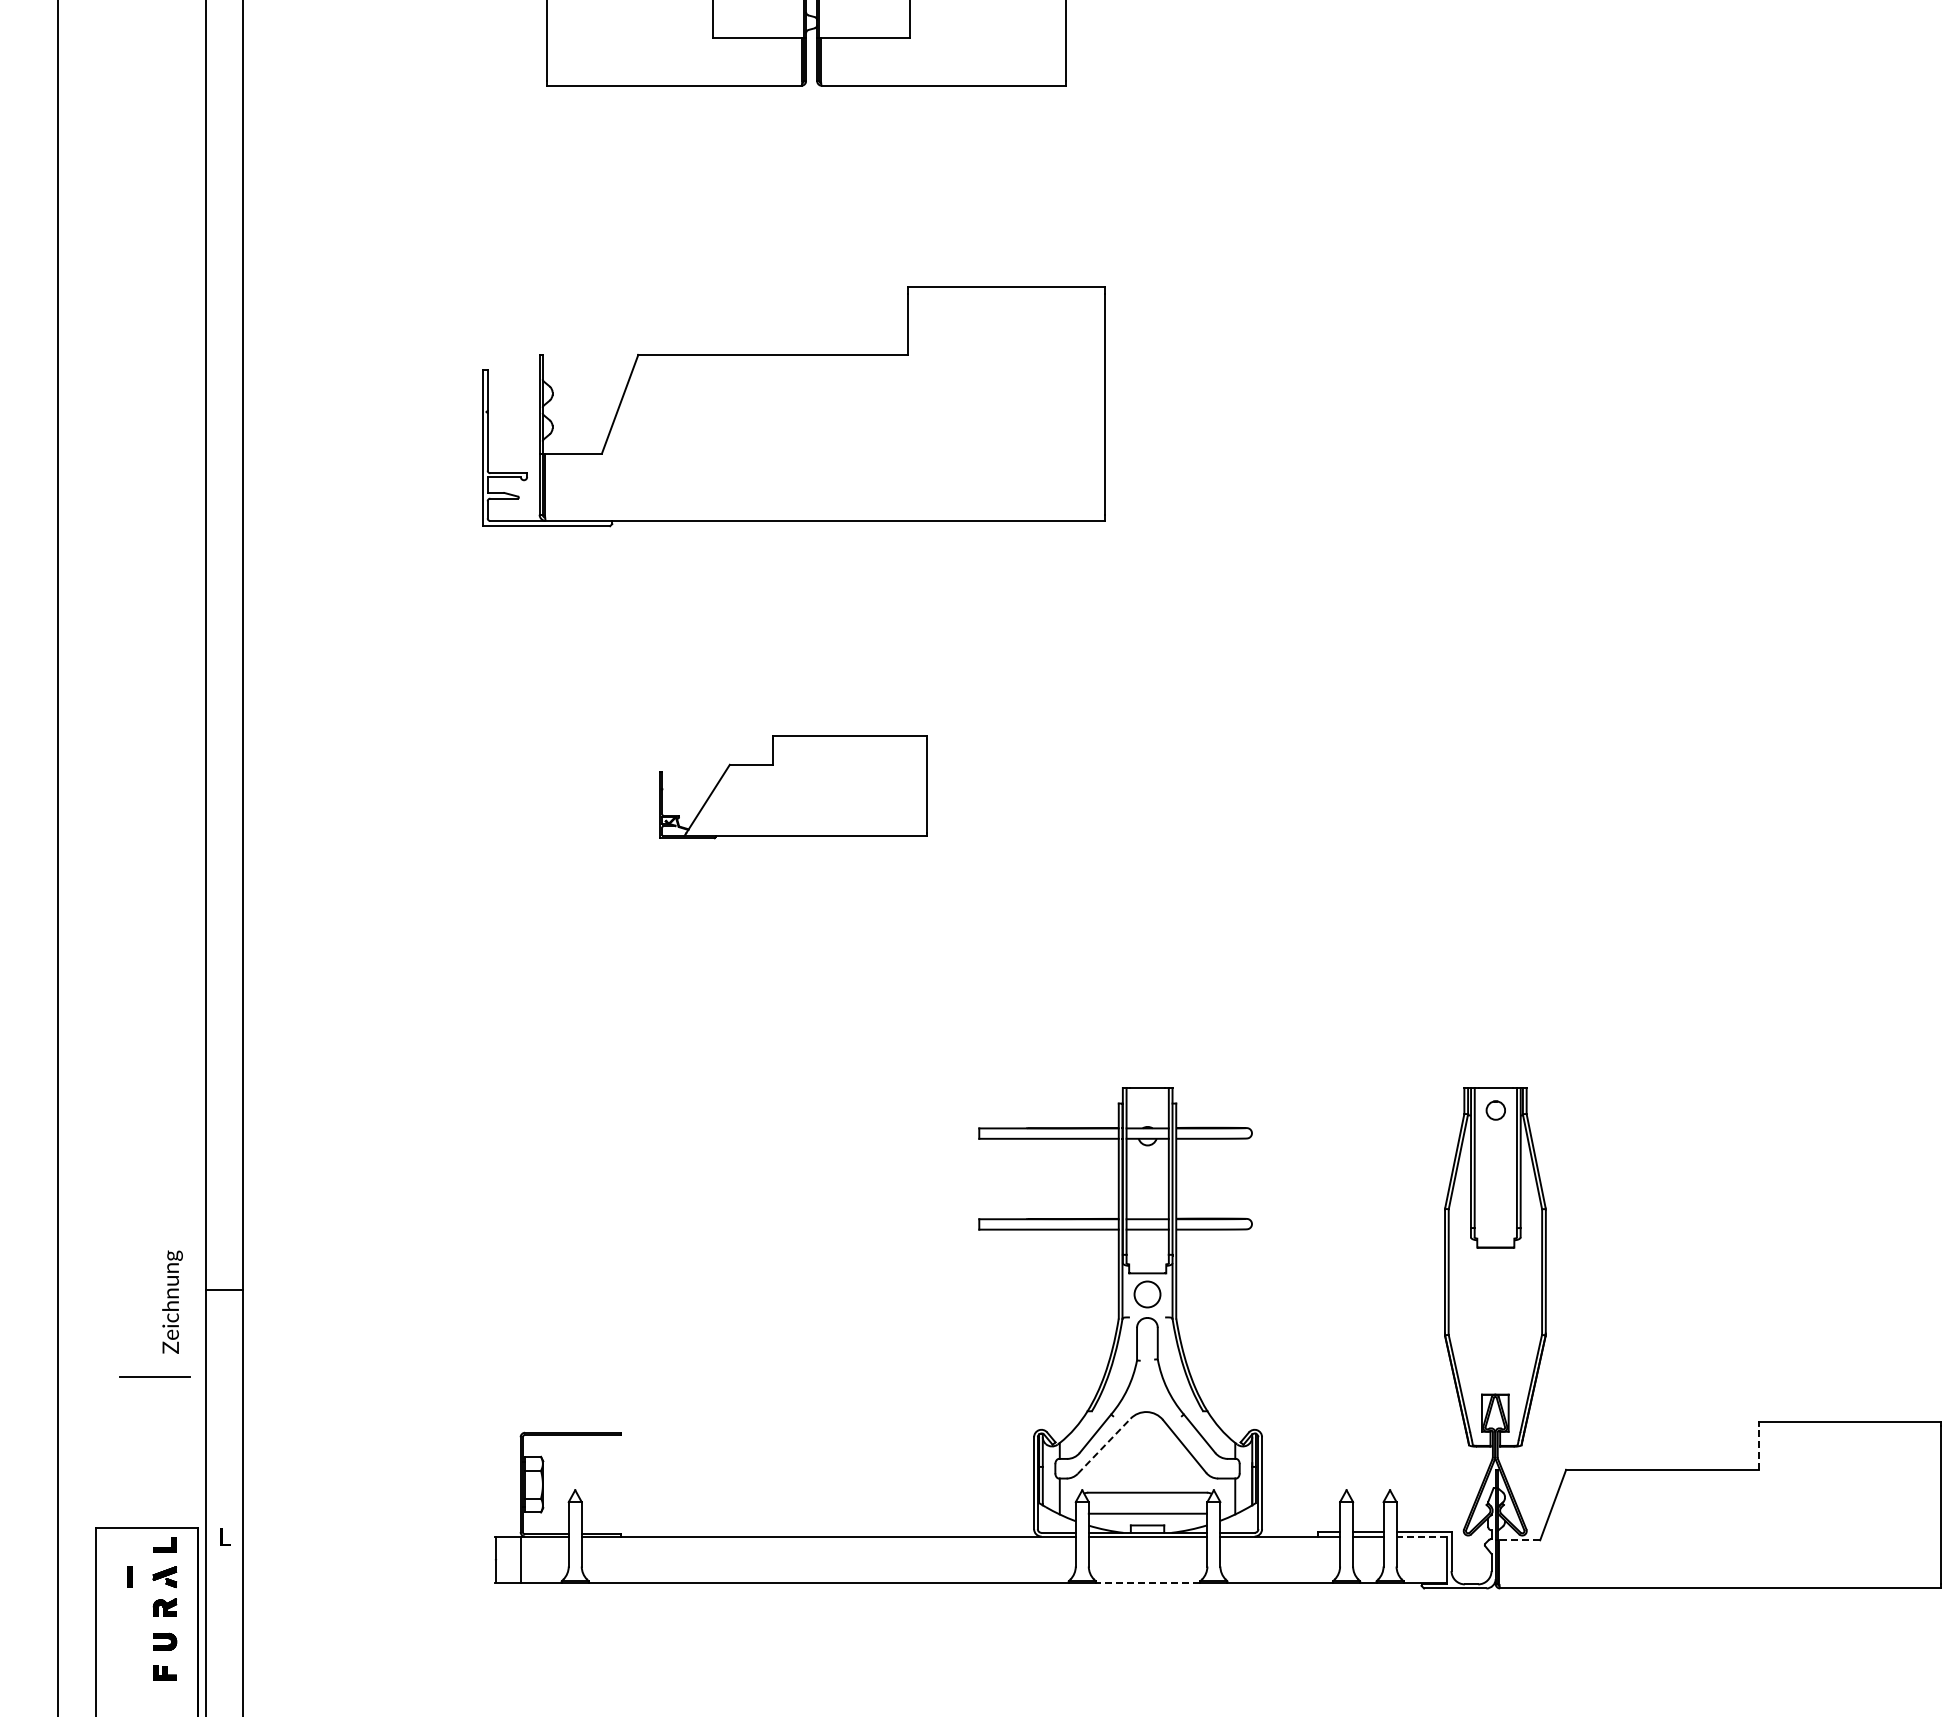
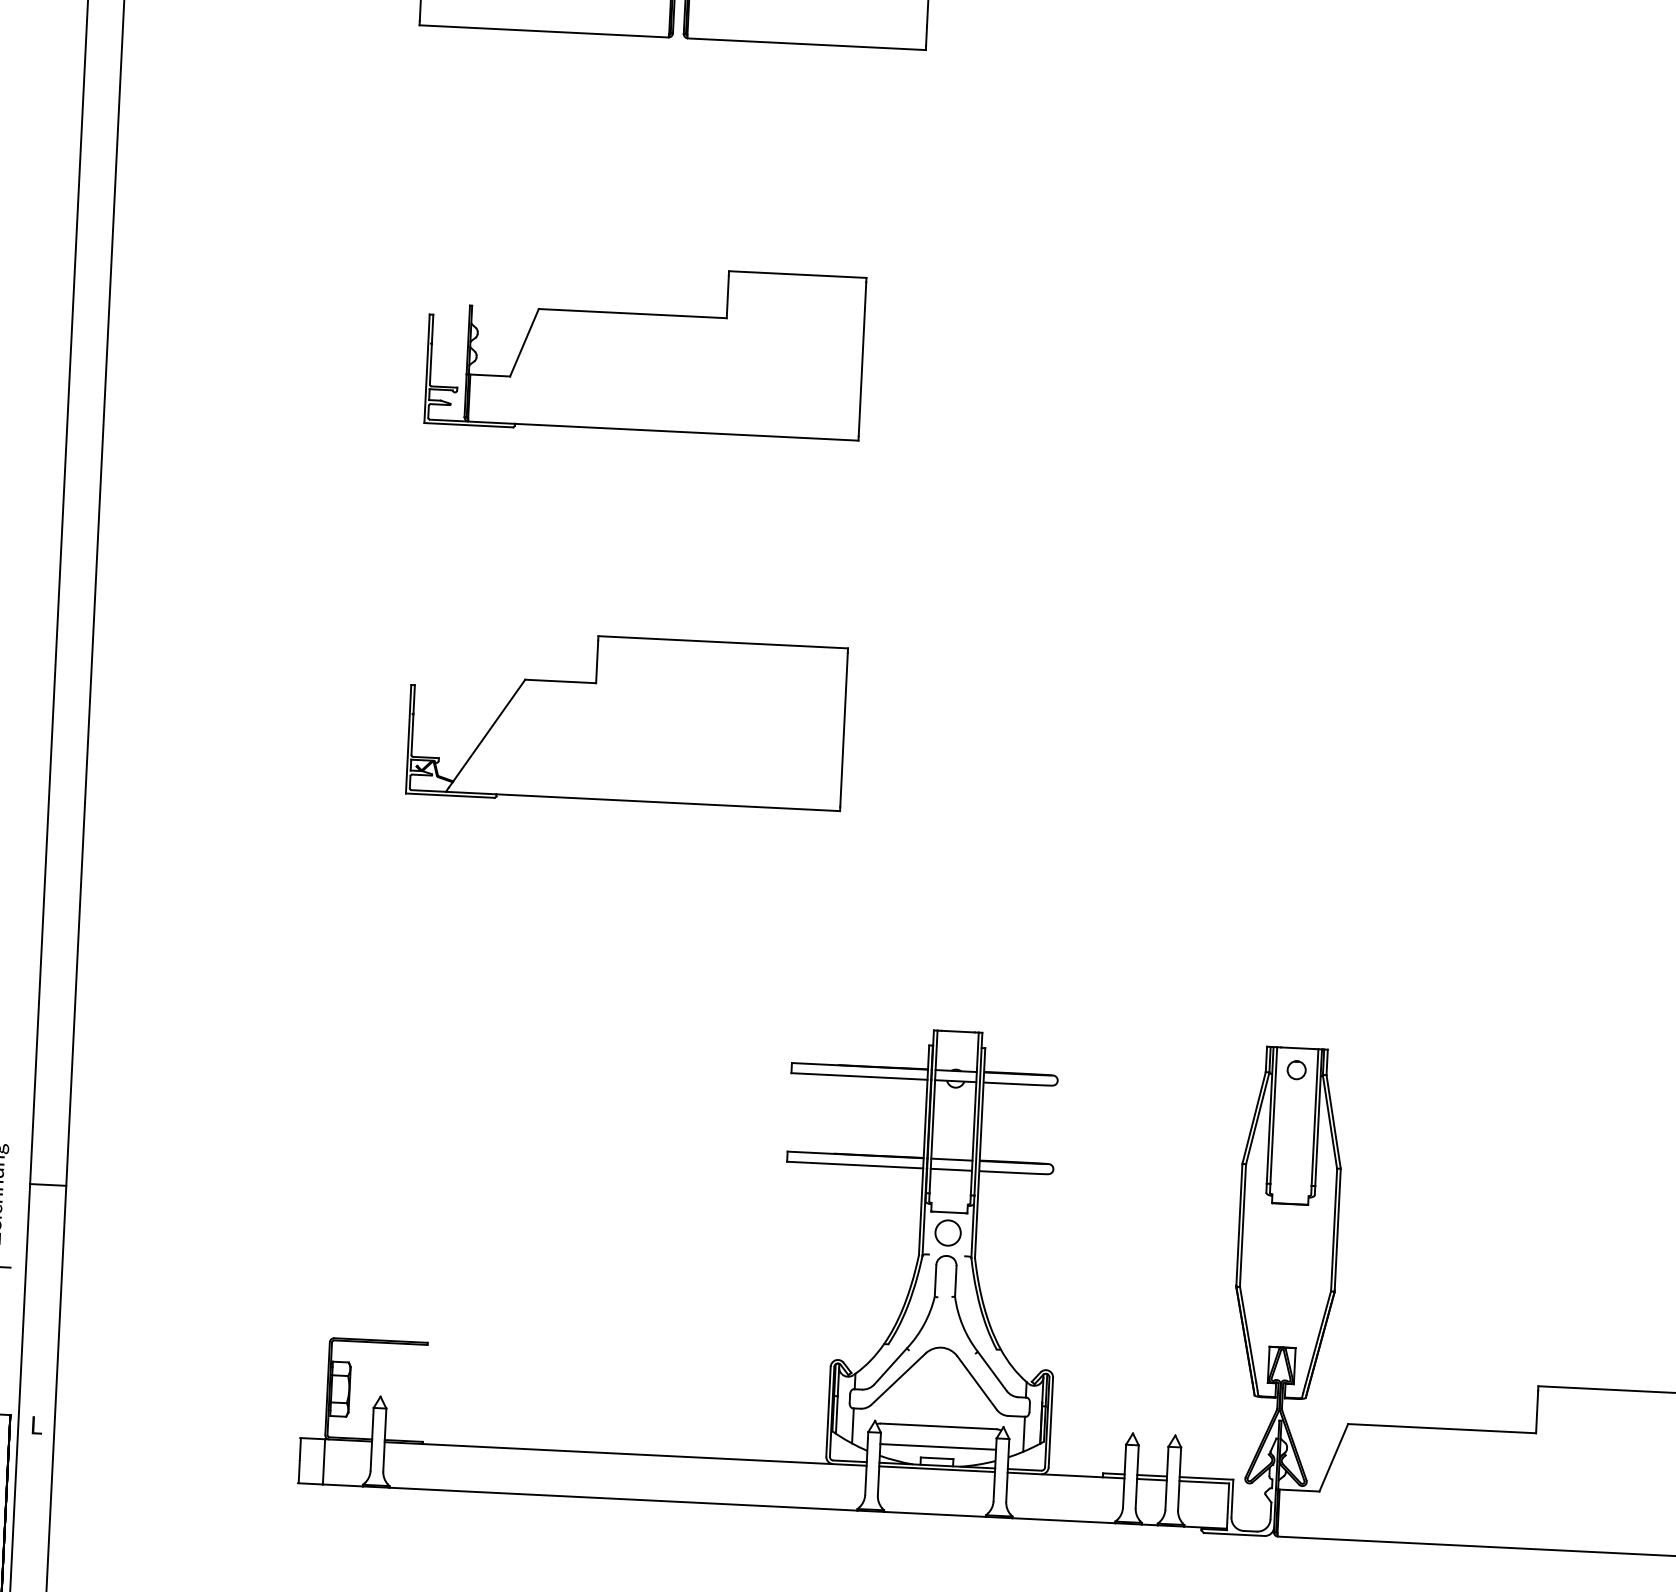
part: (793, 407) -> (645, 350), size x0.71
part: (793, 787) -> (626, 721), size x1.67
line: (1104, 1445) -> (898, 1378), dashed -> solid
line: (1758, 1447) -> (1536, 1411), dashed -> solid
line: (1421, 1536) -> (1203, 1482), dashed -> solid
line: (1519, 1540) -> (1299, 1490), dashed -> solid
line: (1147, 1582) -> (934, 1513), dashed -> solid

